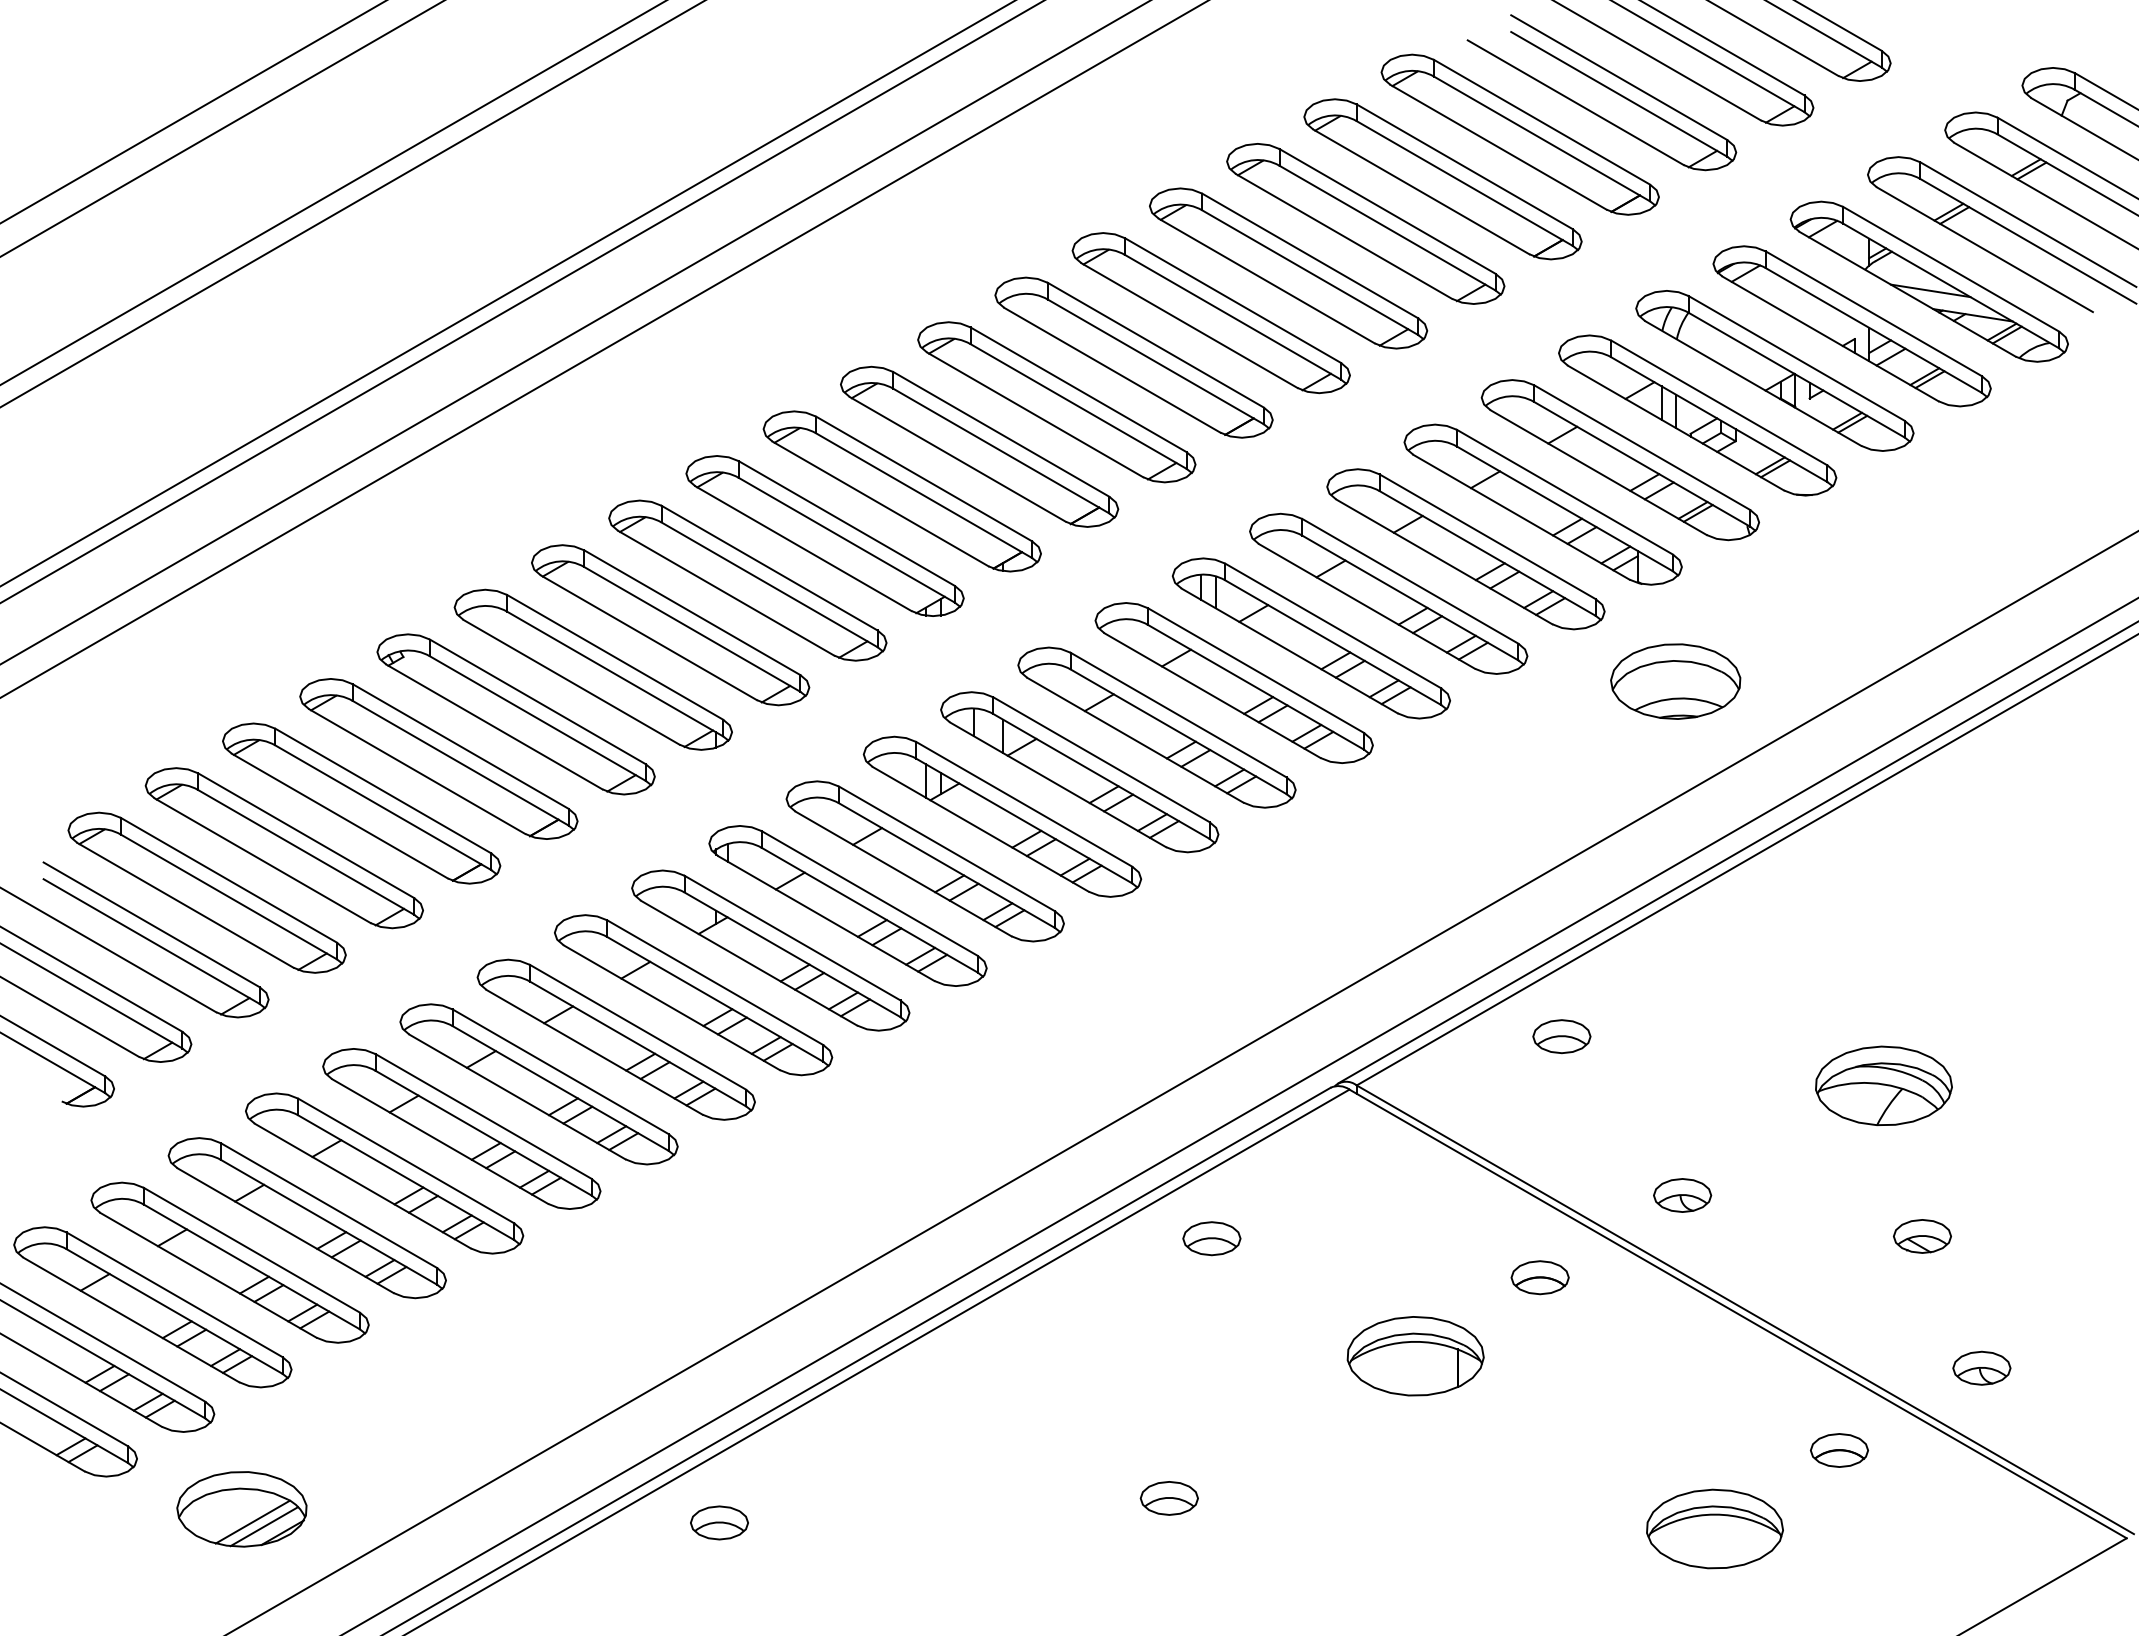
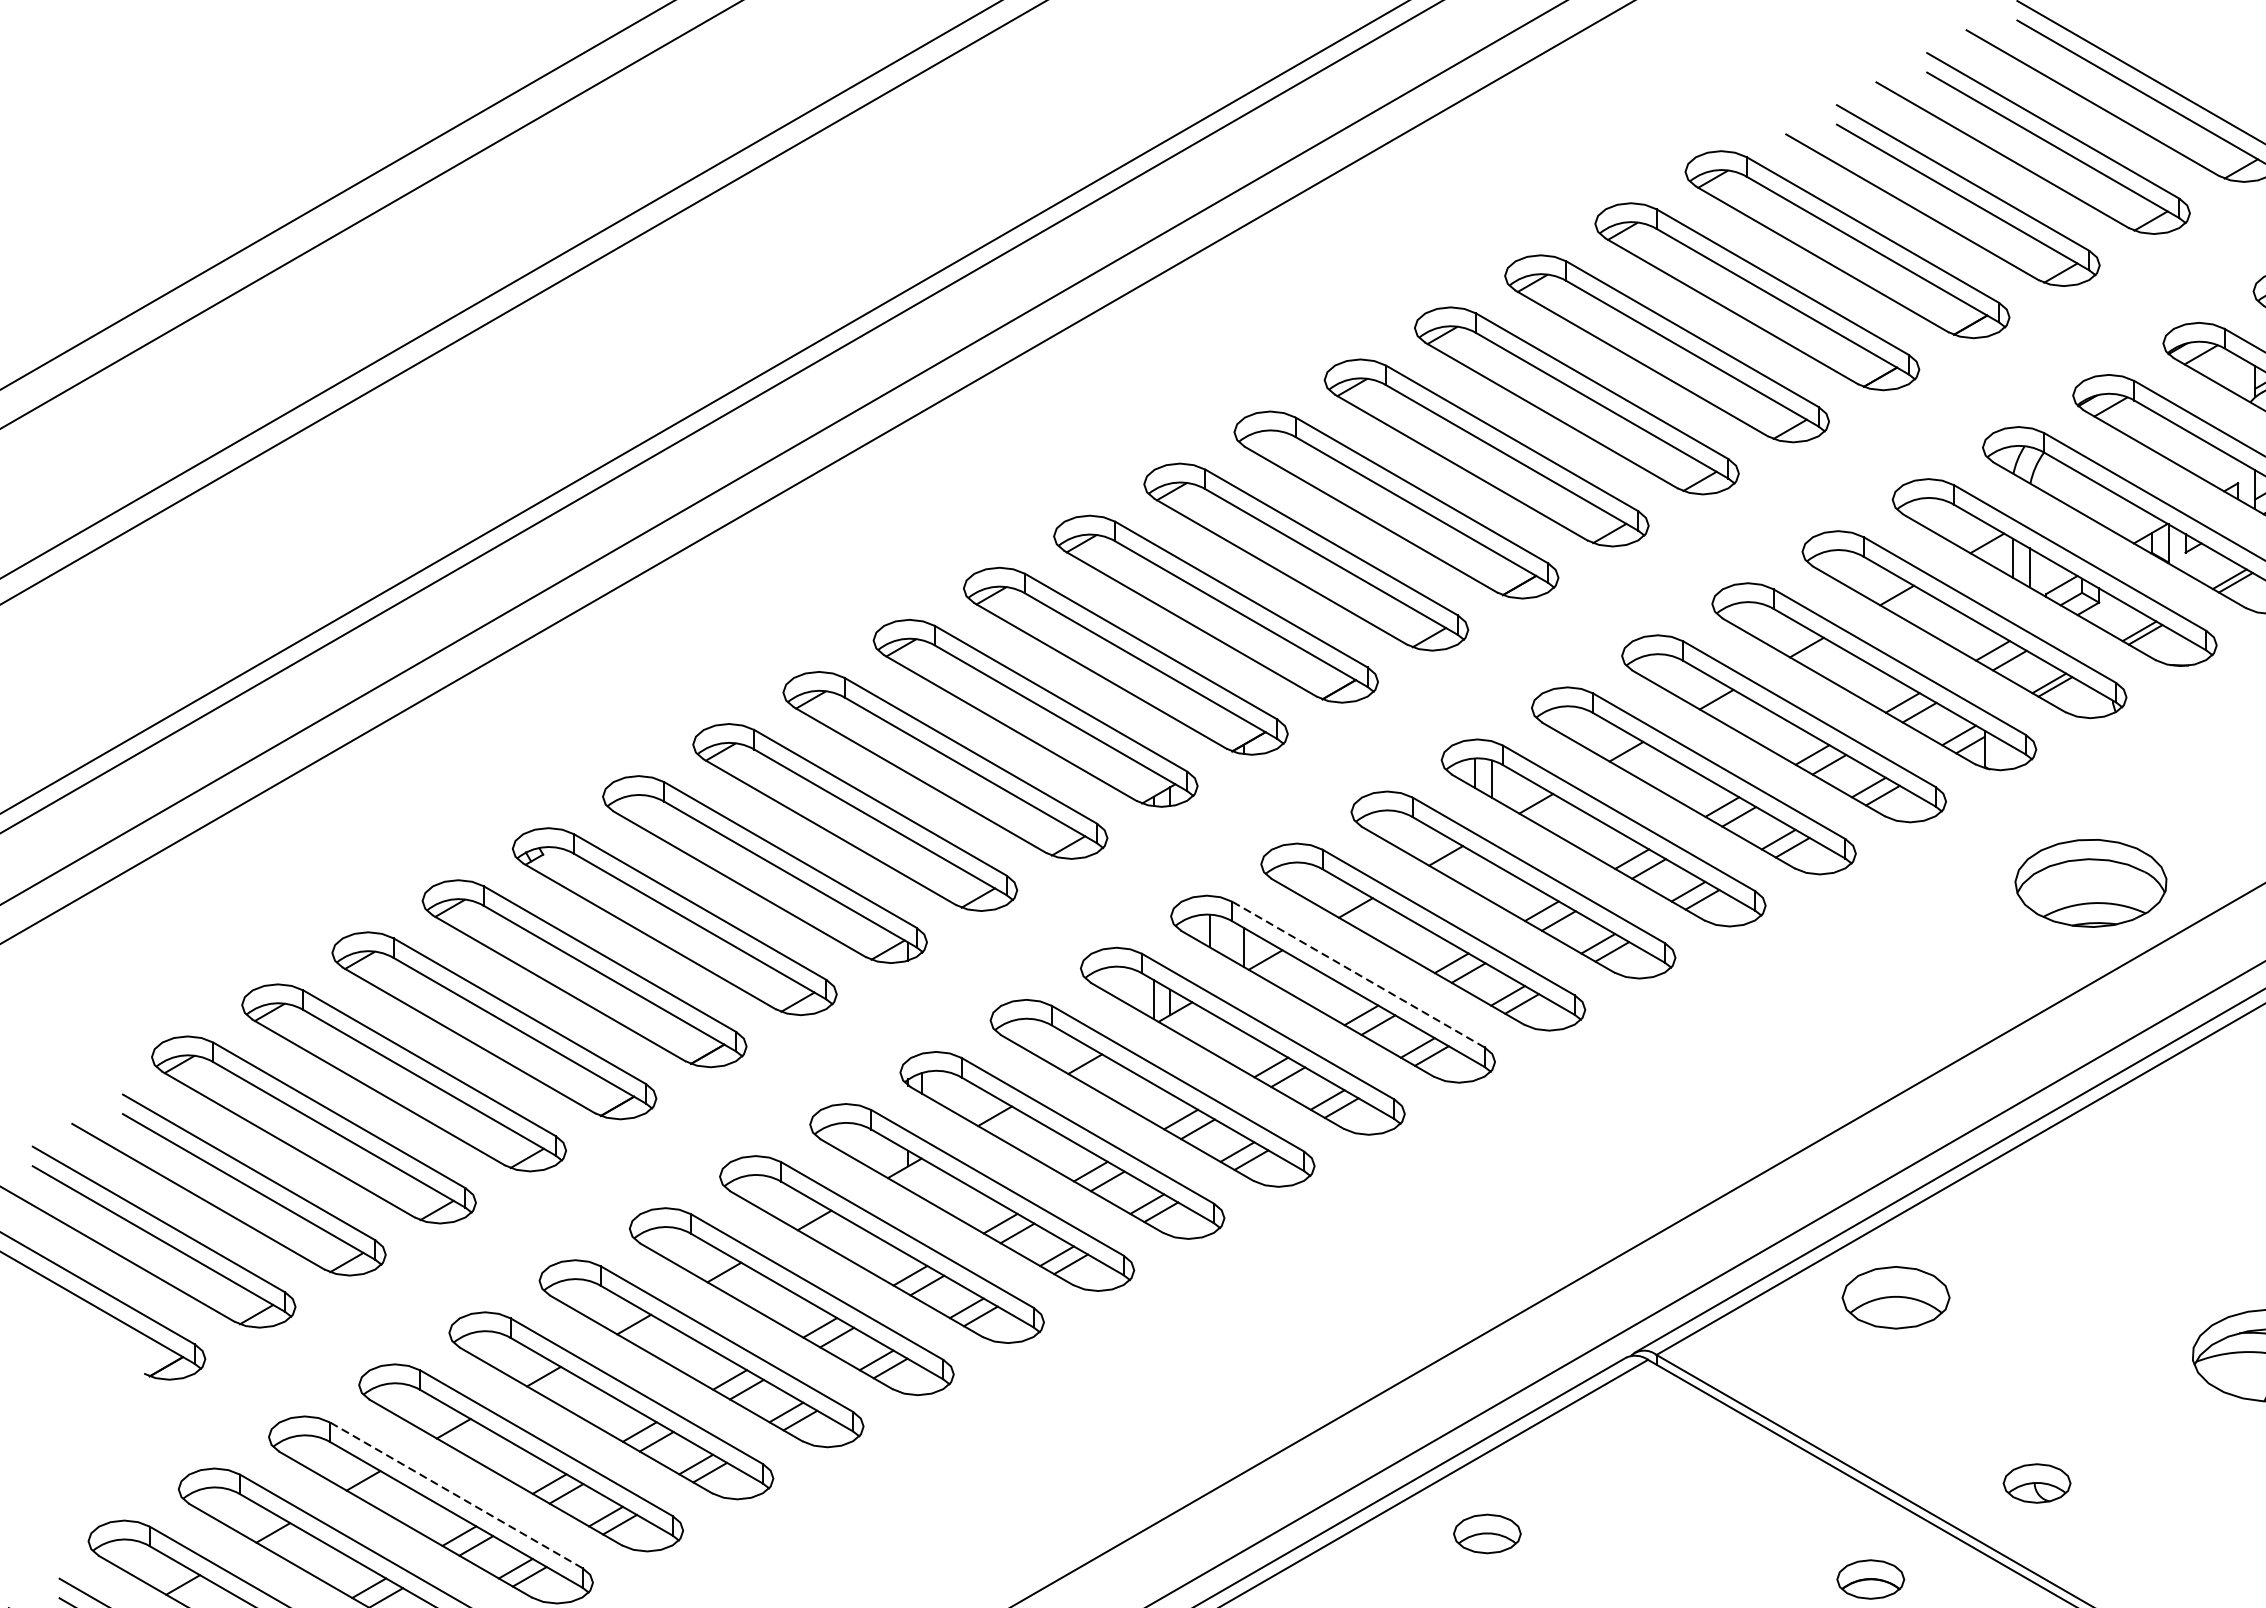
part: (1675, 681) -> (2090, 883), moved
line: (1101, 759) -> (1358, 974), solid -> dashed
part: (1561, 1036) -> (1895, 1297), size x1.6
line: (329, 1205) -> (456, 1495), solid -> dashed

